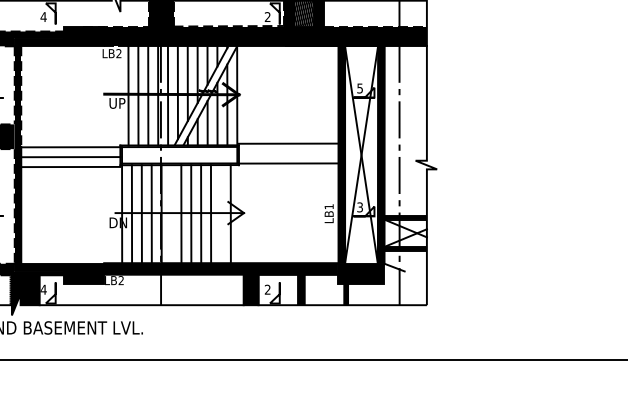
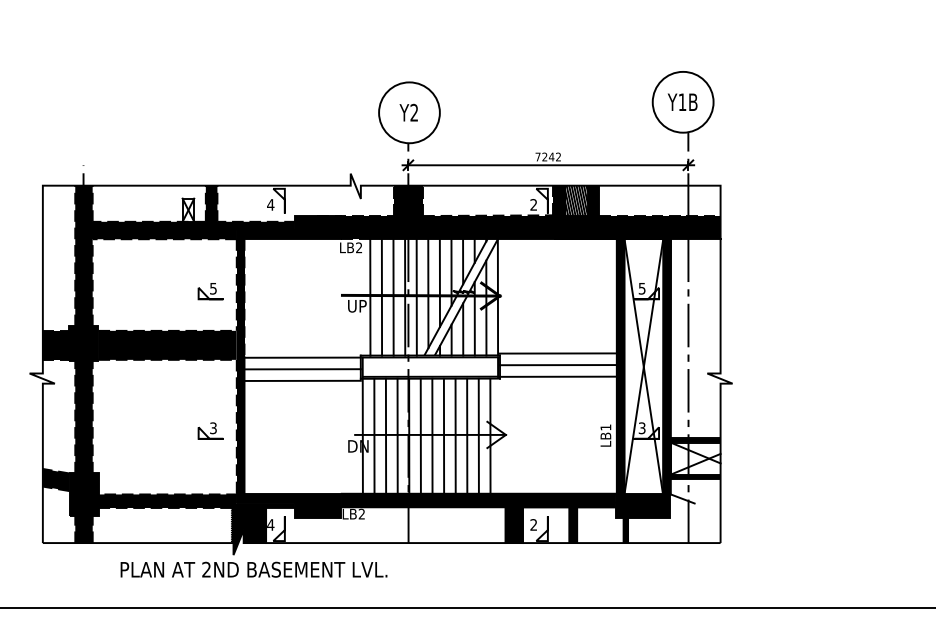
line: (287, 153) -> (557, 365), added
line: (171, 214) -> (420, 436), added
line: (220, 214) -> (478, 436), added

